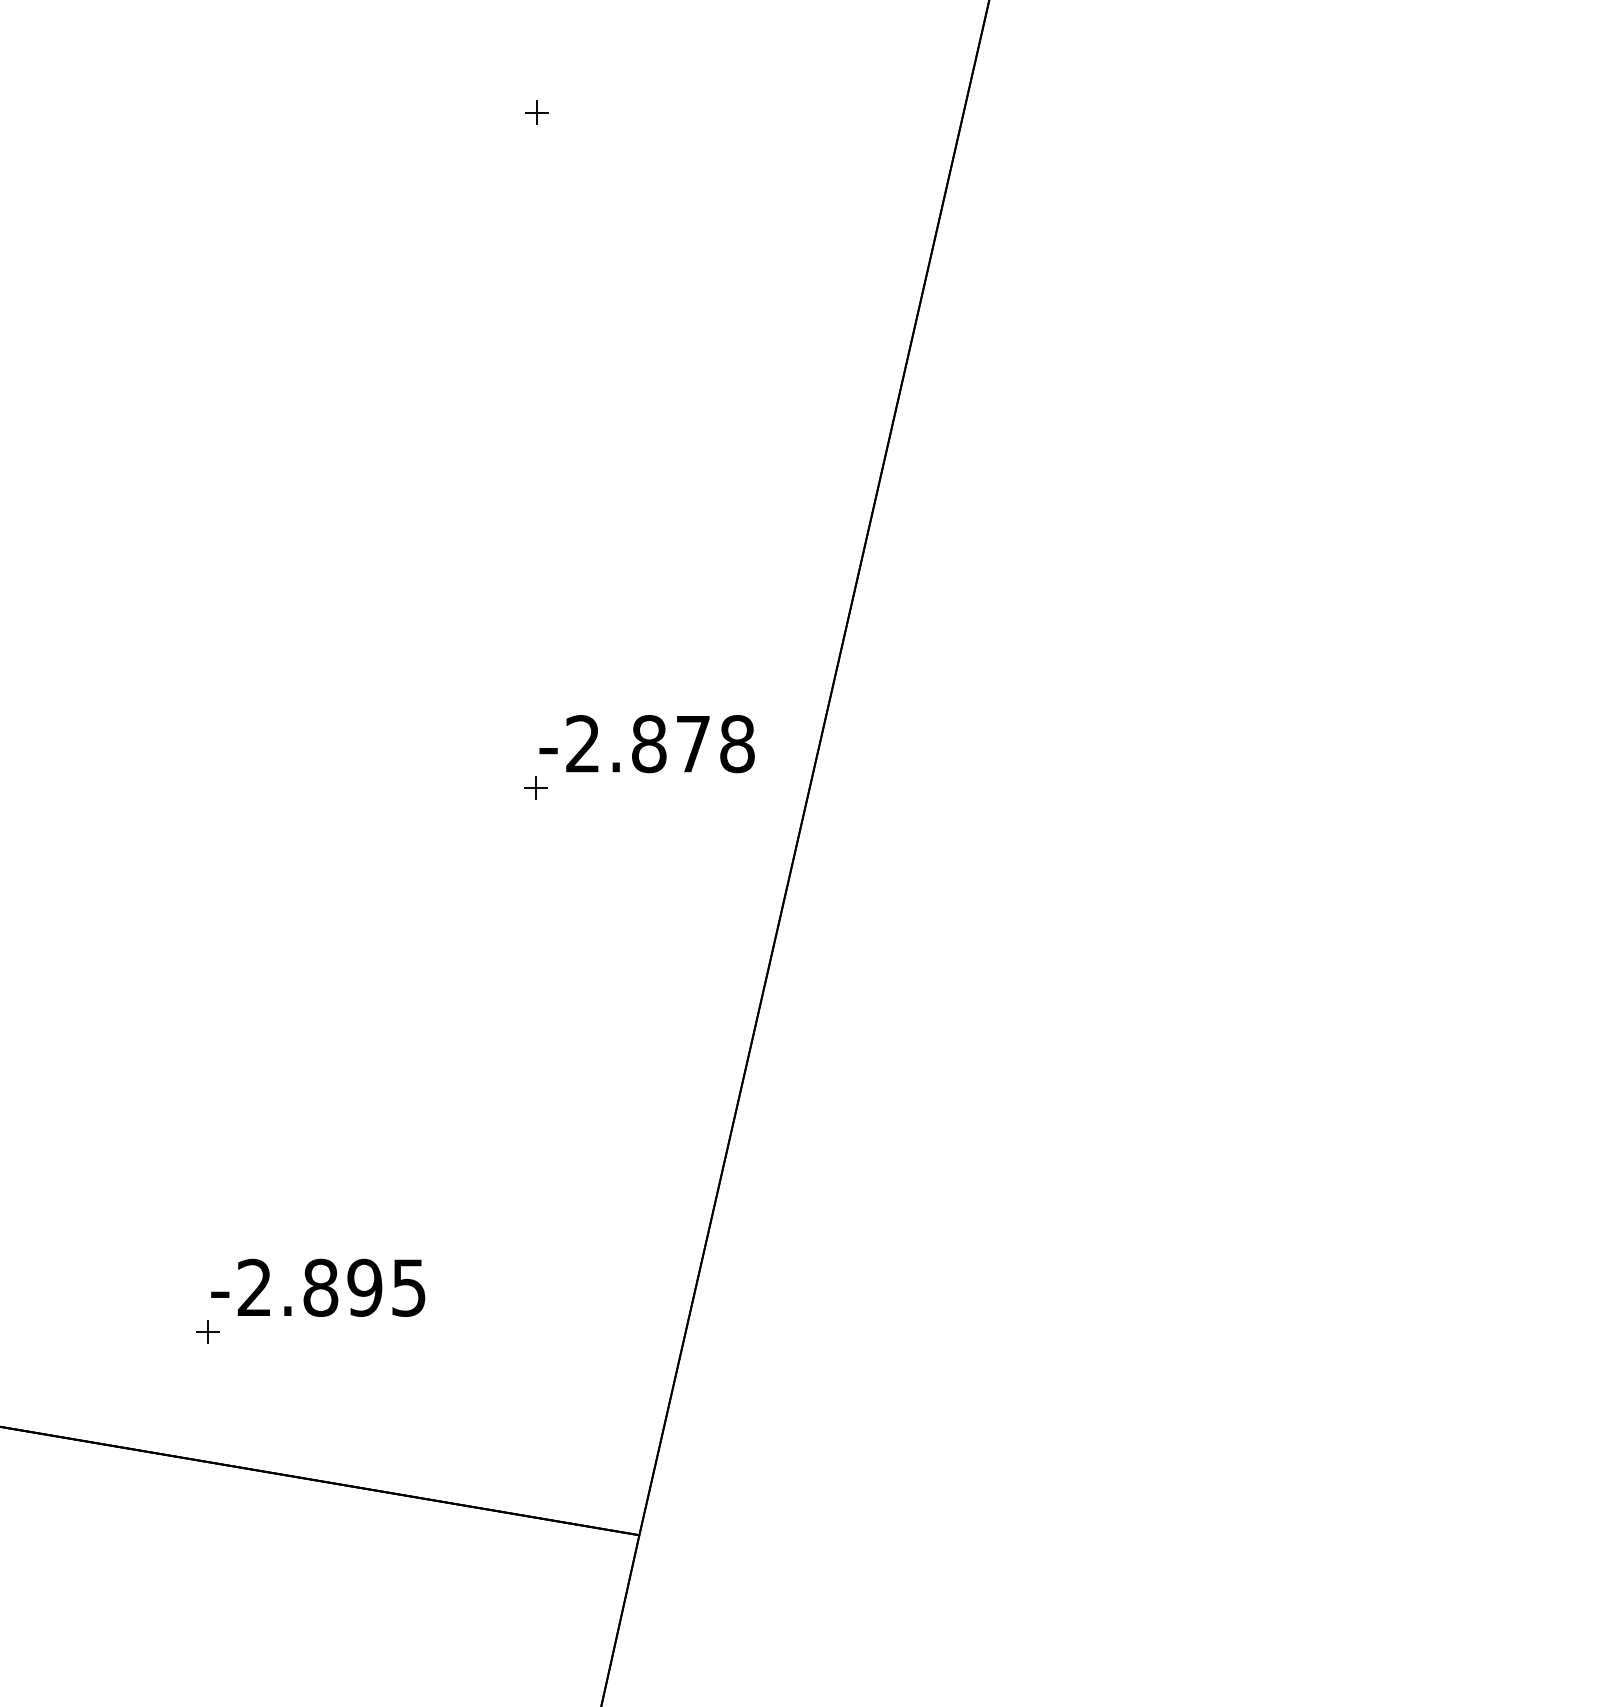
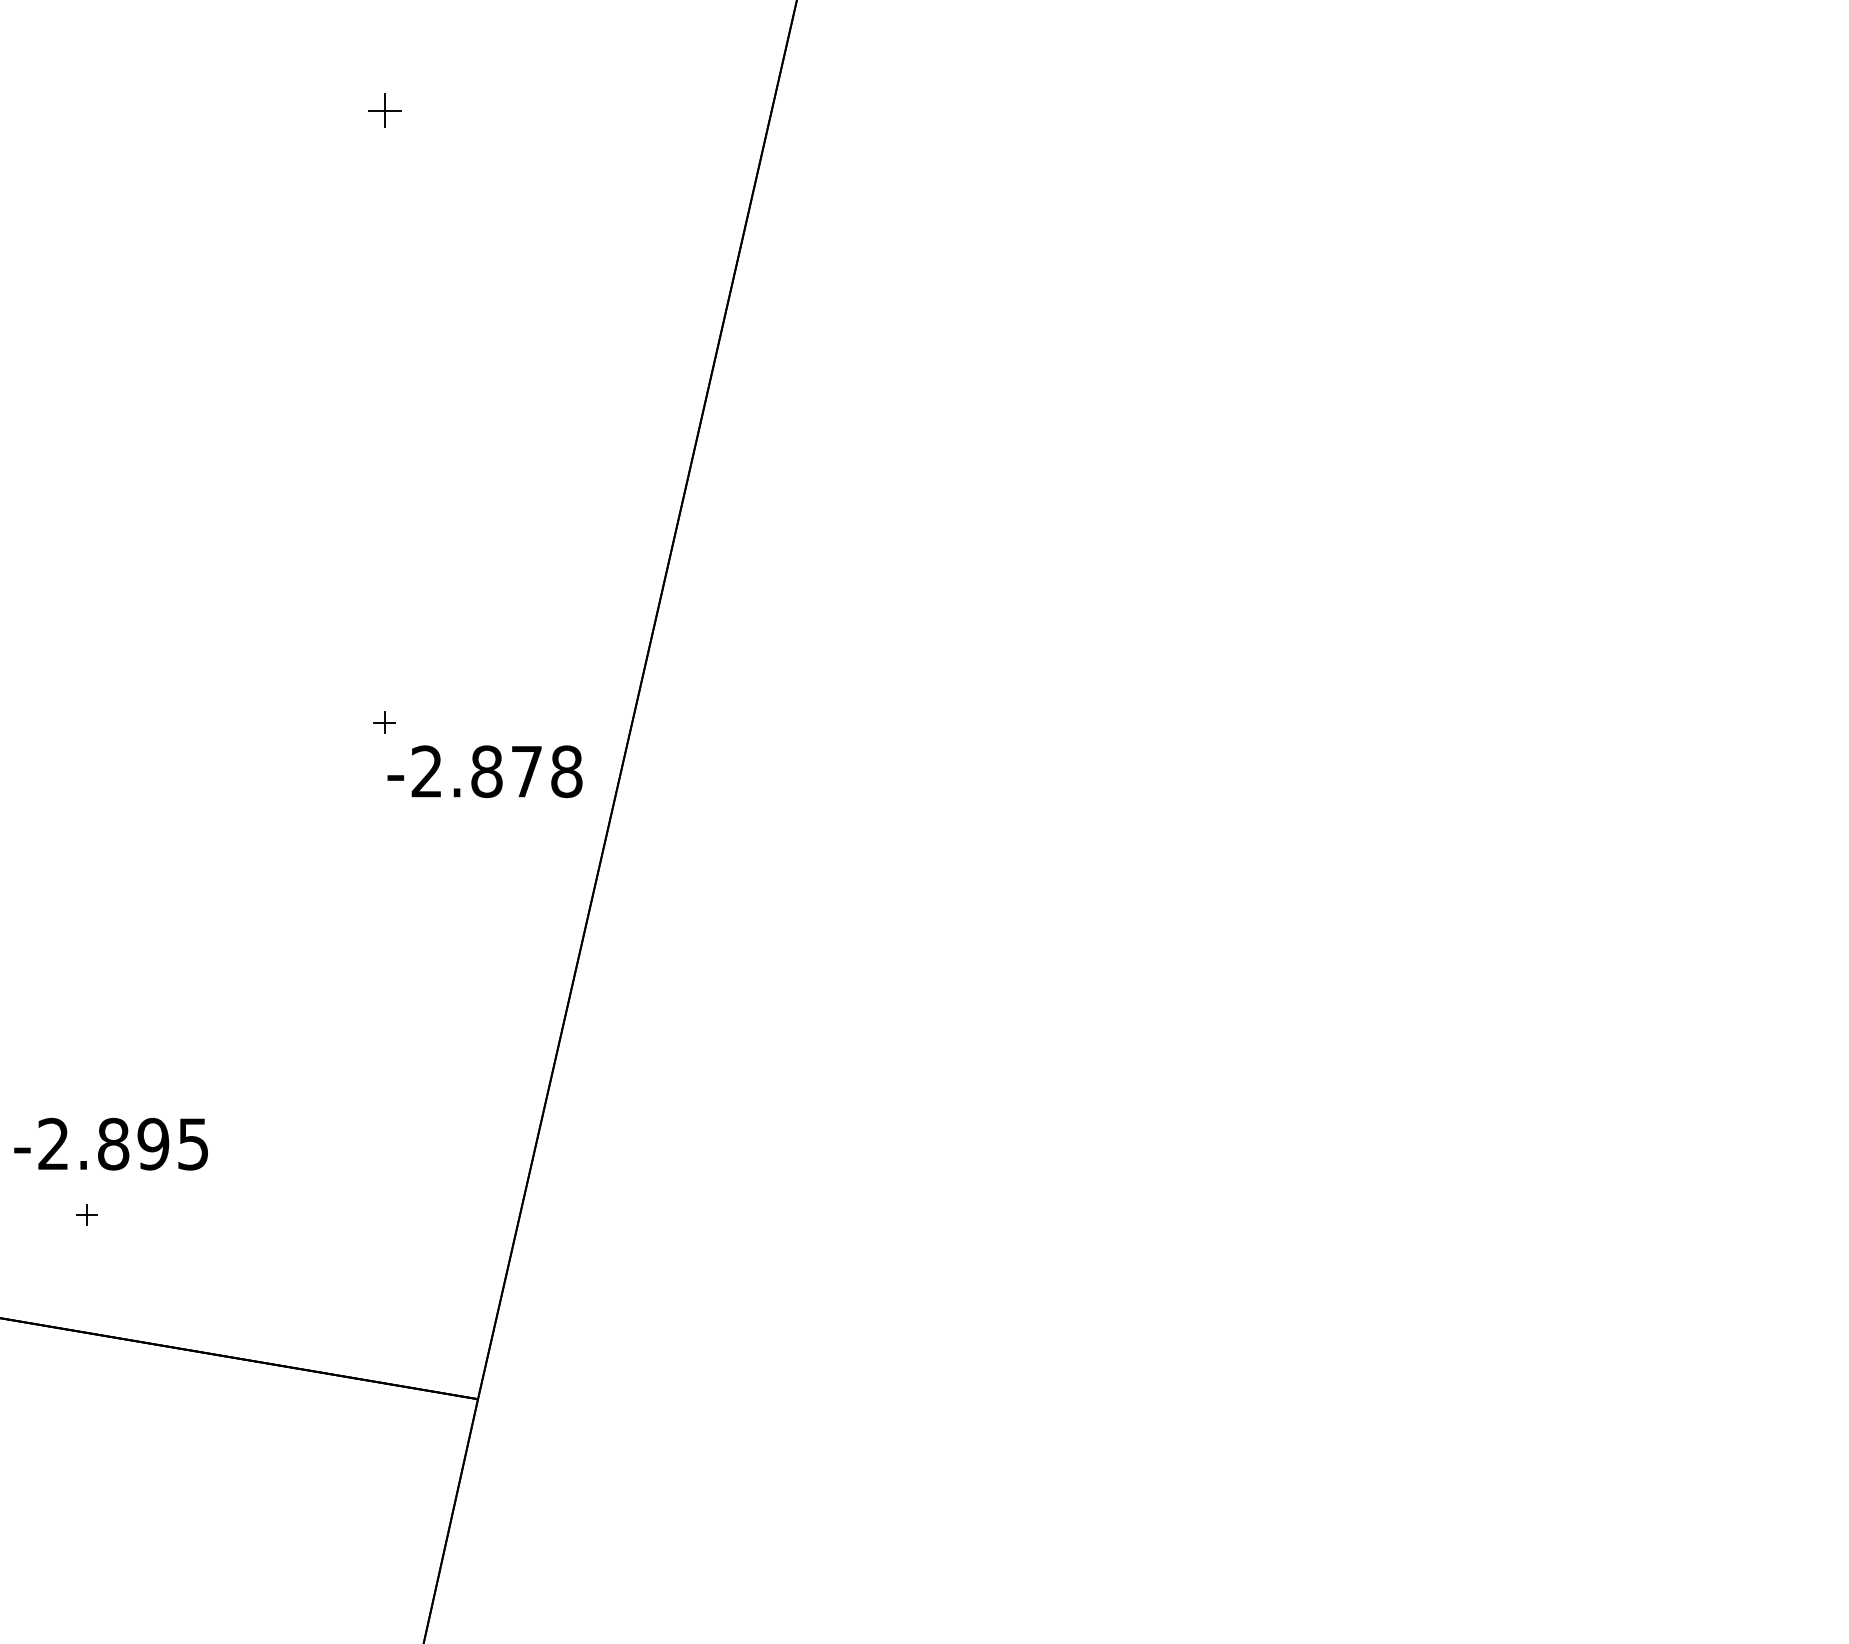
part: (536, 112) -> (384, 110), size x1.6
text: (646, 743) -> (484, 771), moved
text: (317, 1287) -> (110, 1143), moved

